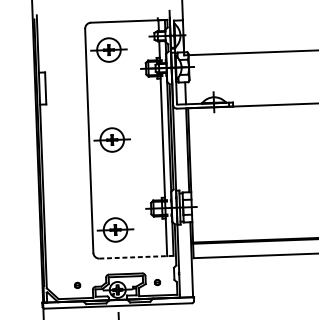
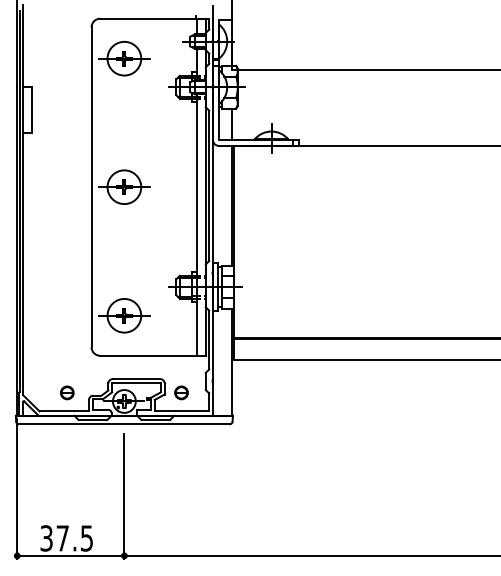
line: (136, 257) -> (152, 355), dashed -> solid
part: (157, 282) -> (181, 392), size x1.67
part: (77, 285) -> (67, 392), size x1.67

